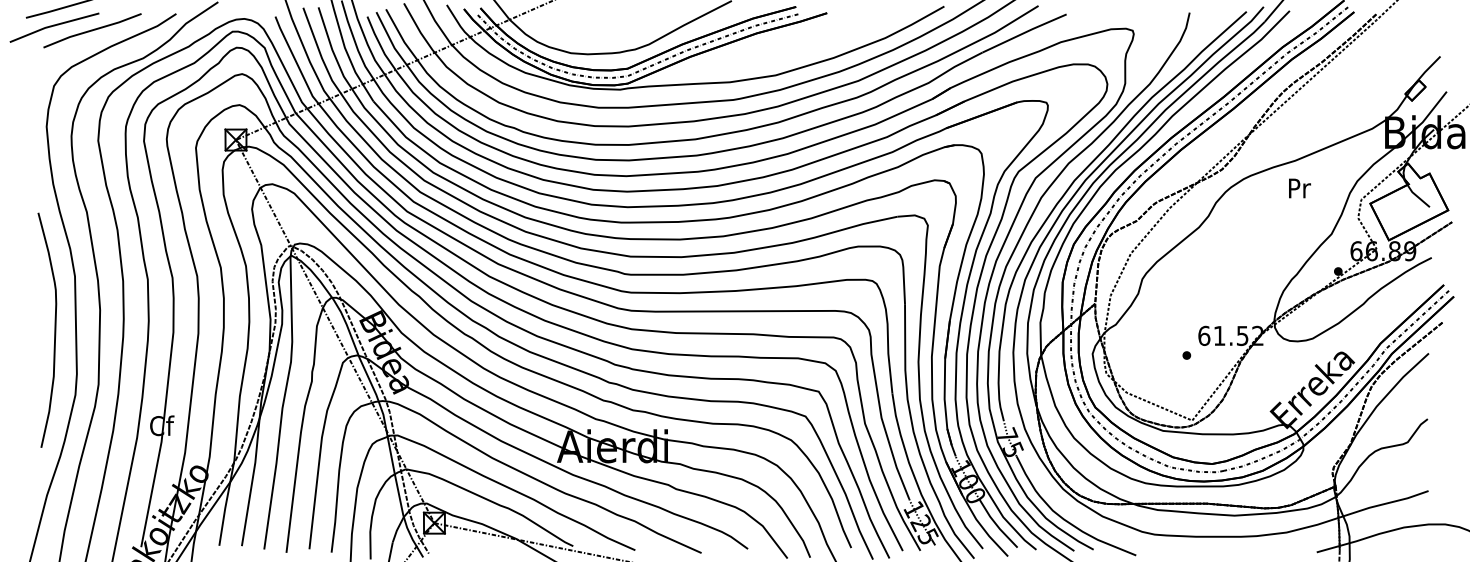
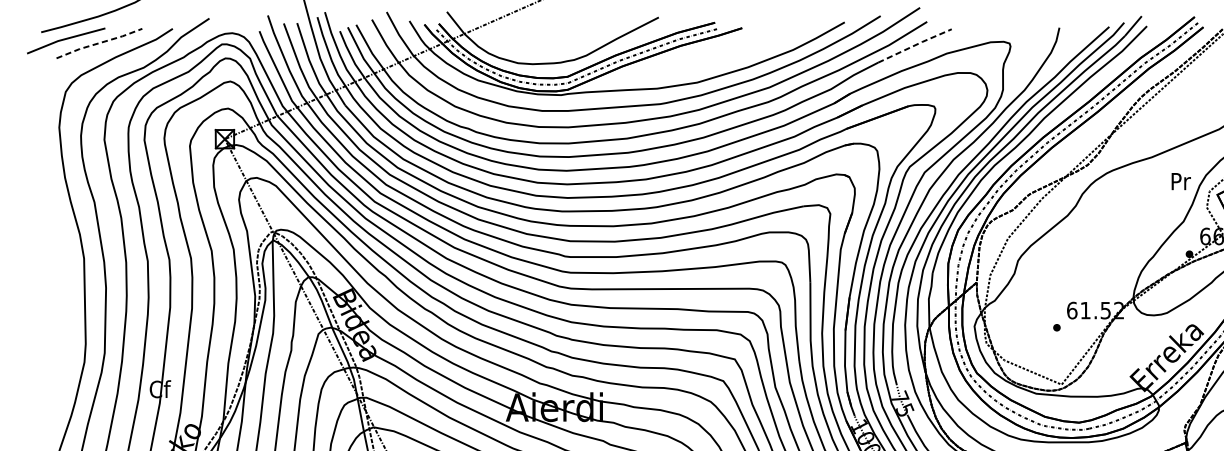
line: (92, 30) -> (99, 43), solid -> dashed
line: (1024, 32) -> (914, 45), solid -> dashed
text: (1299, 188) -> (1180, 181), moved
curve: (54, 329) -> (66, 304), removed

